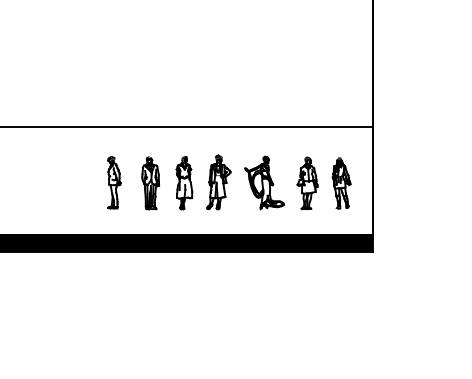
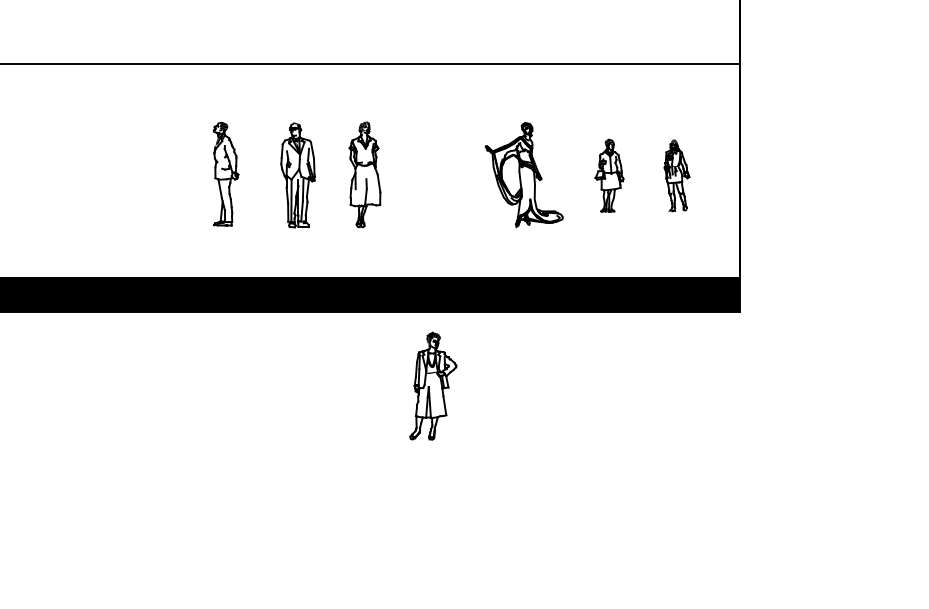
part: (218, 182) -> (432, 386), moved
part: (307, 183) -> (609, 176), size x0.7
part: (341, 183) -> (676, 176), size x0.7

